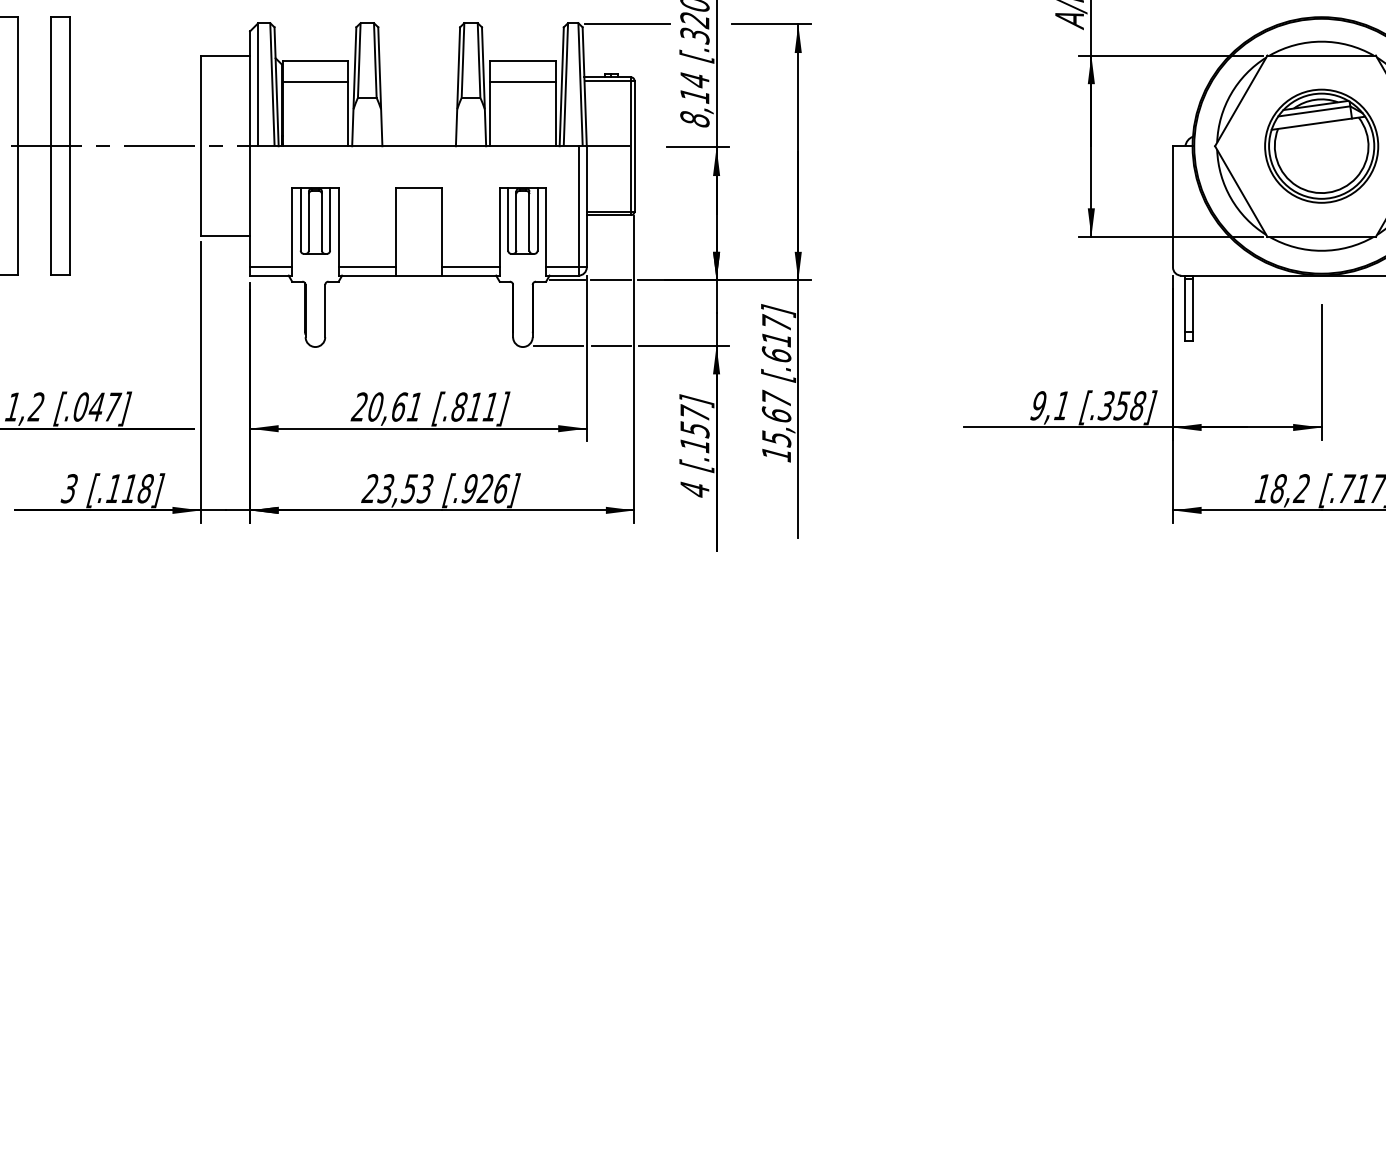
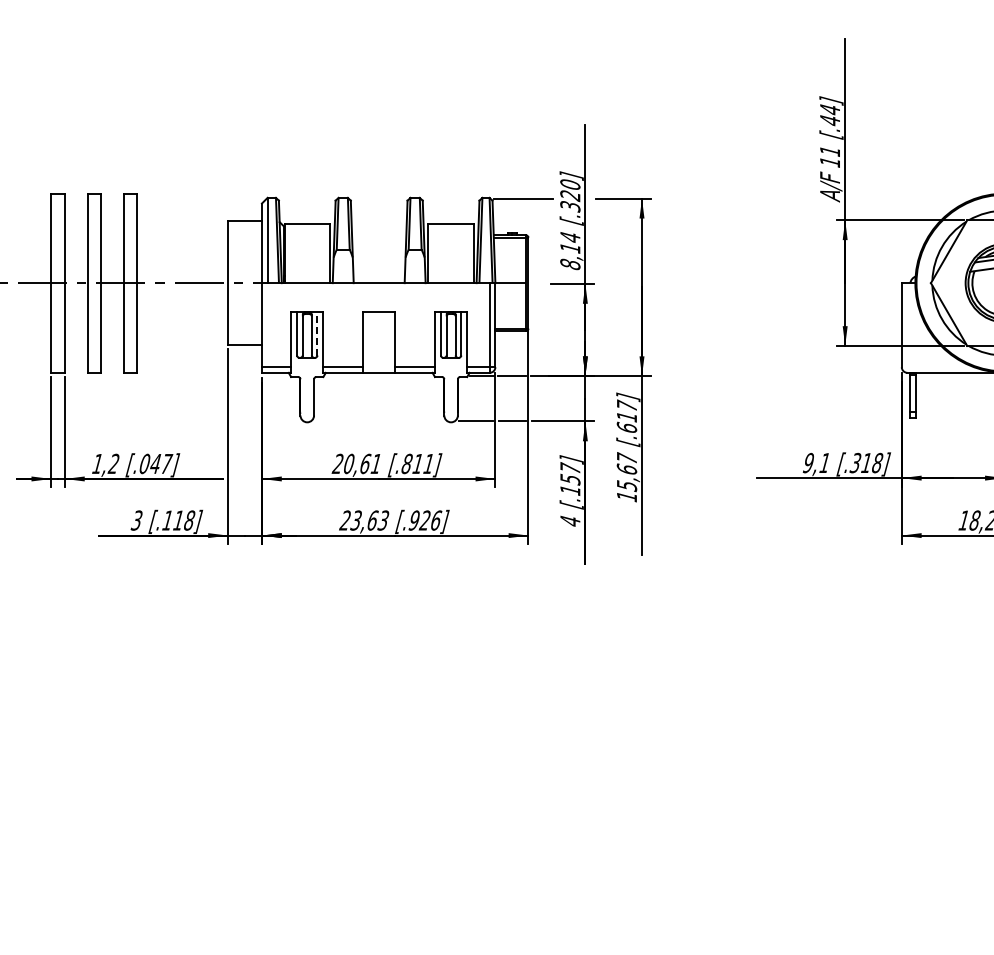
line: (314, 81) -> (306, 238), removed
line: (522, 81) -> (450, 238), removed
line: (330, 218) -> (317, 333), solid -> dashed
text: (1122, 406) -> (866, 463), [.358] -> [.318]
text: (409, 488) -> (372, 520), 23,53 -> 23,63

